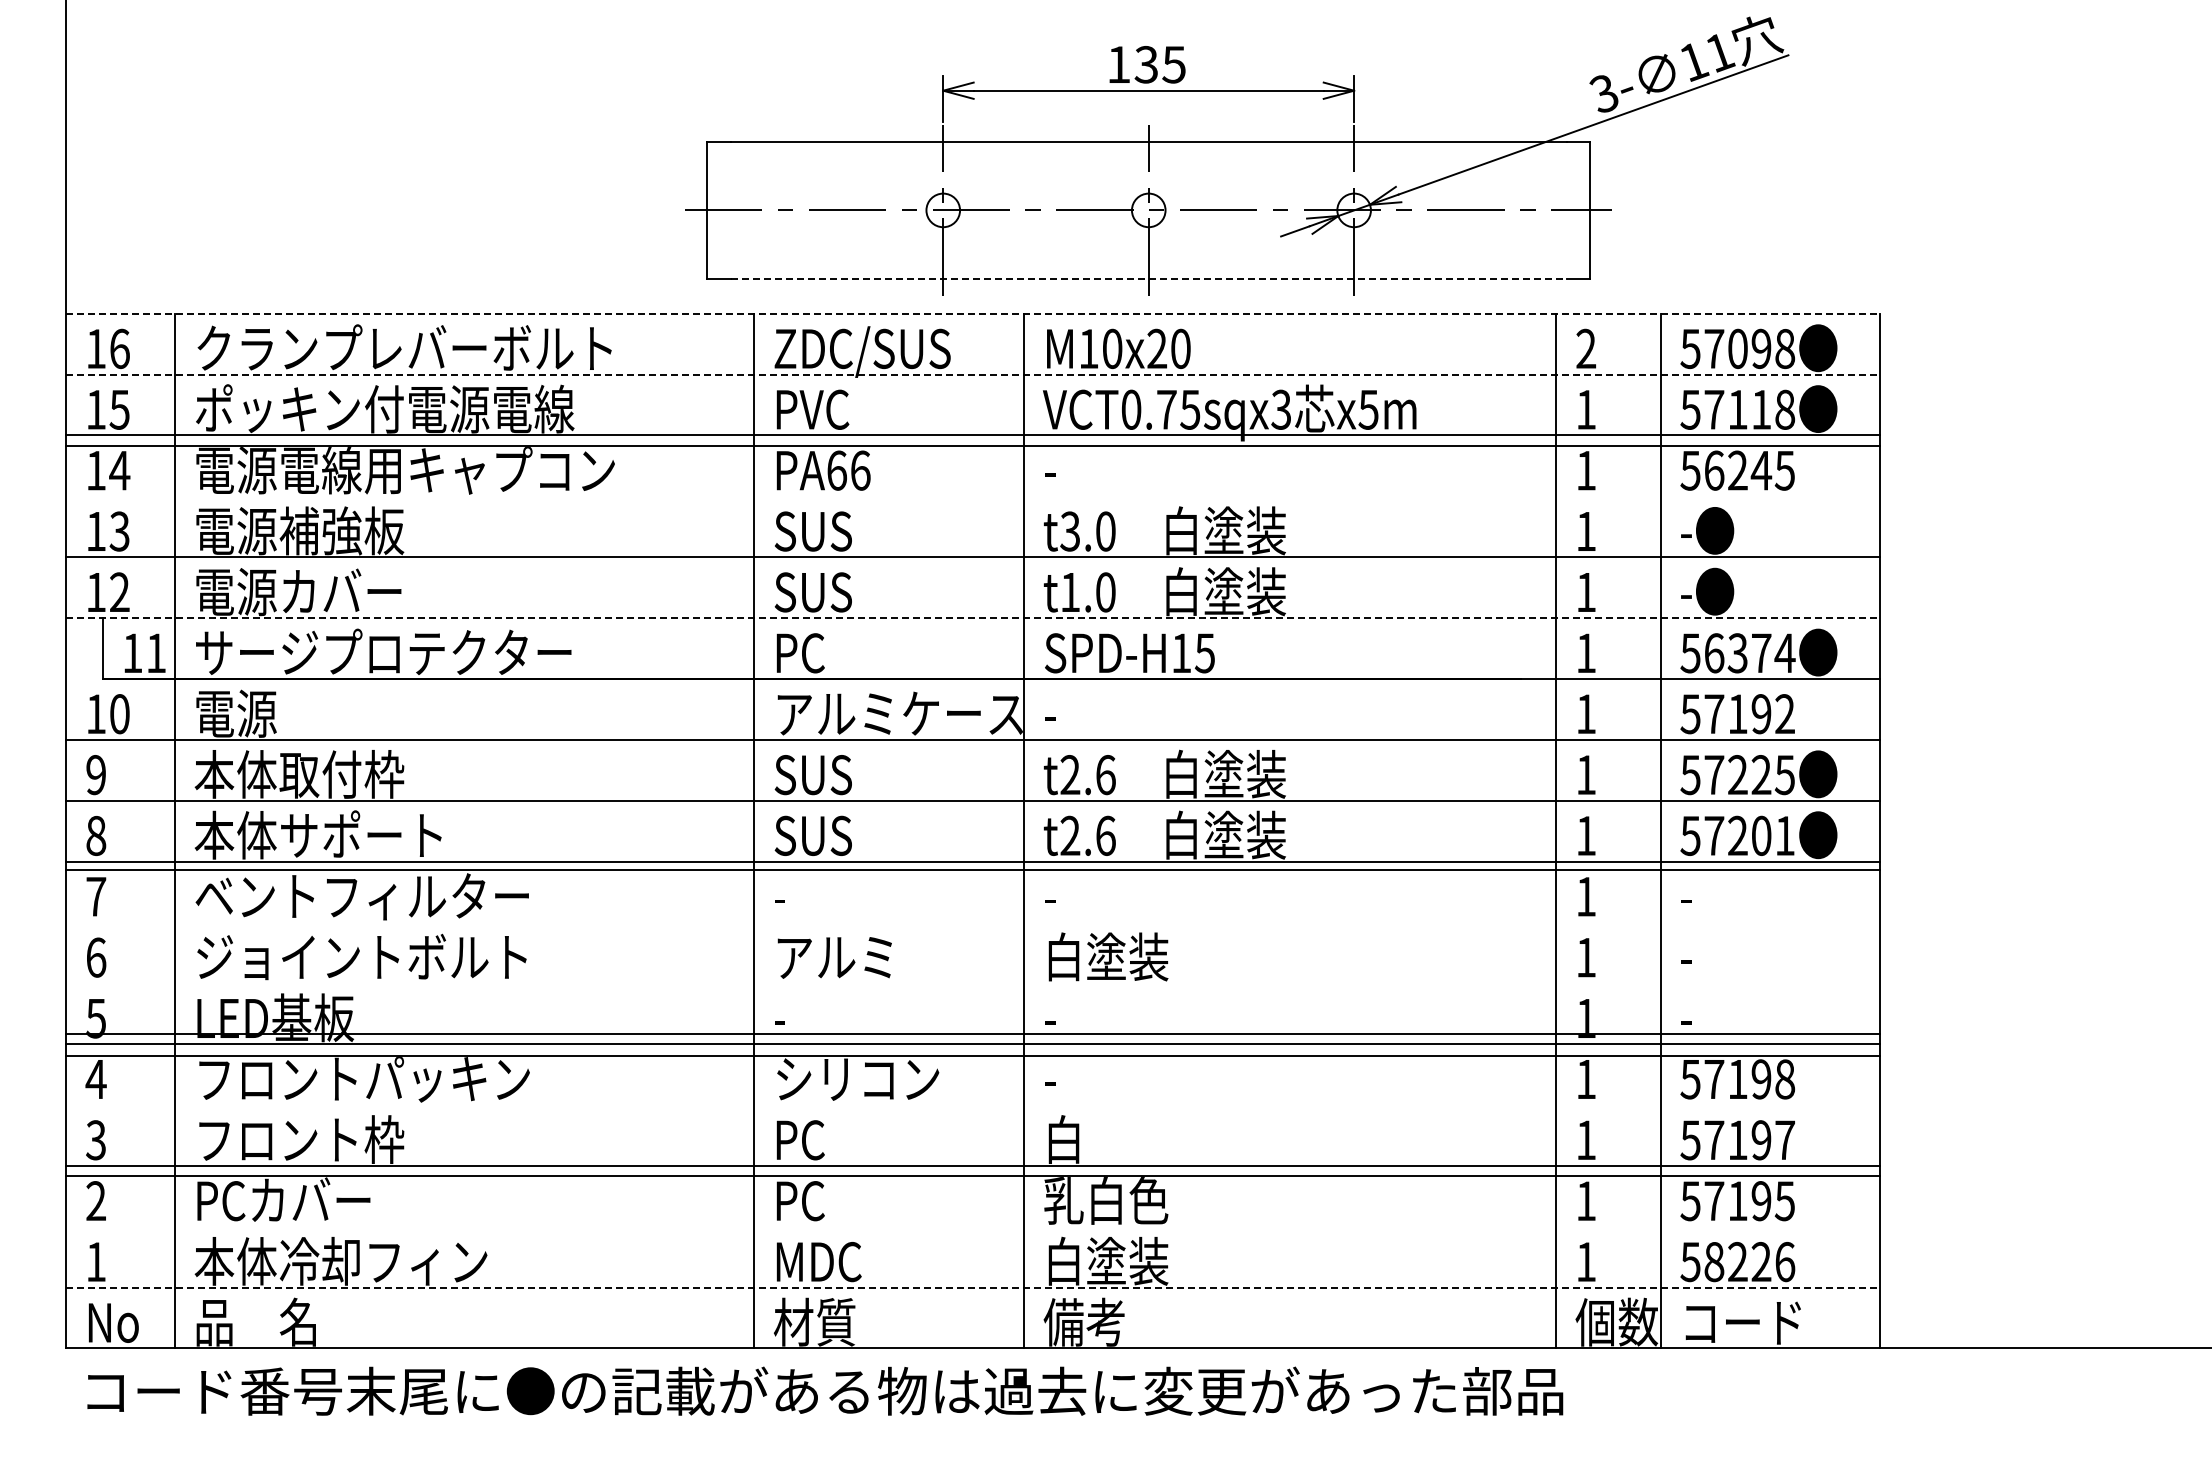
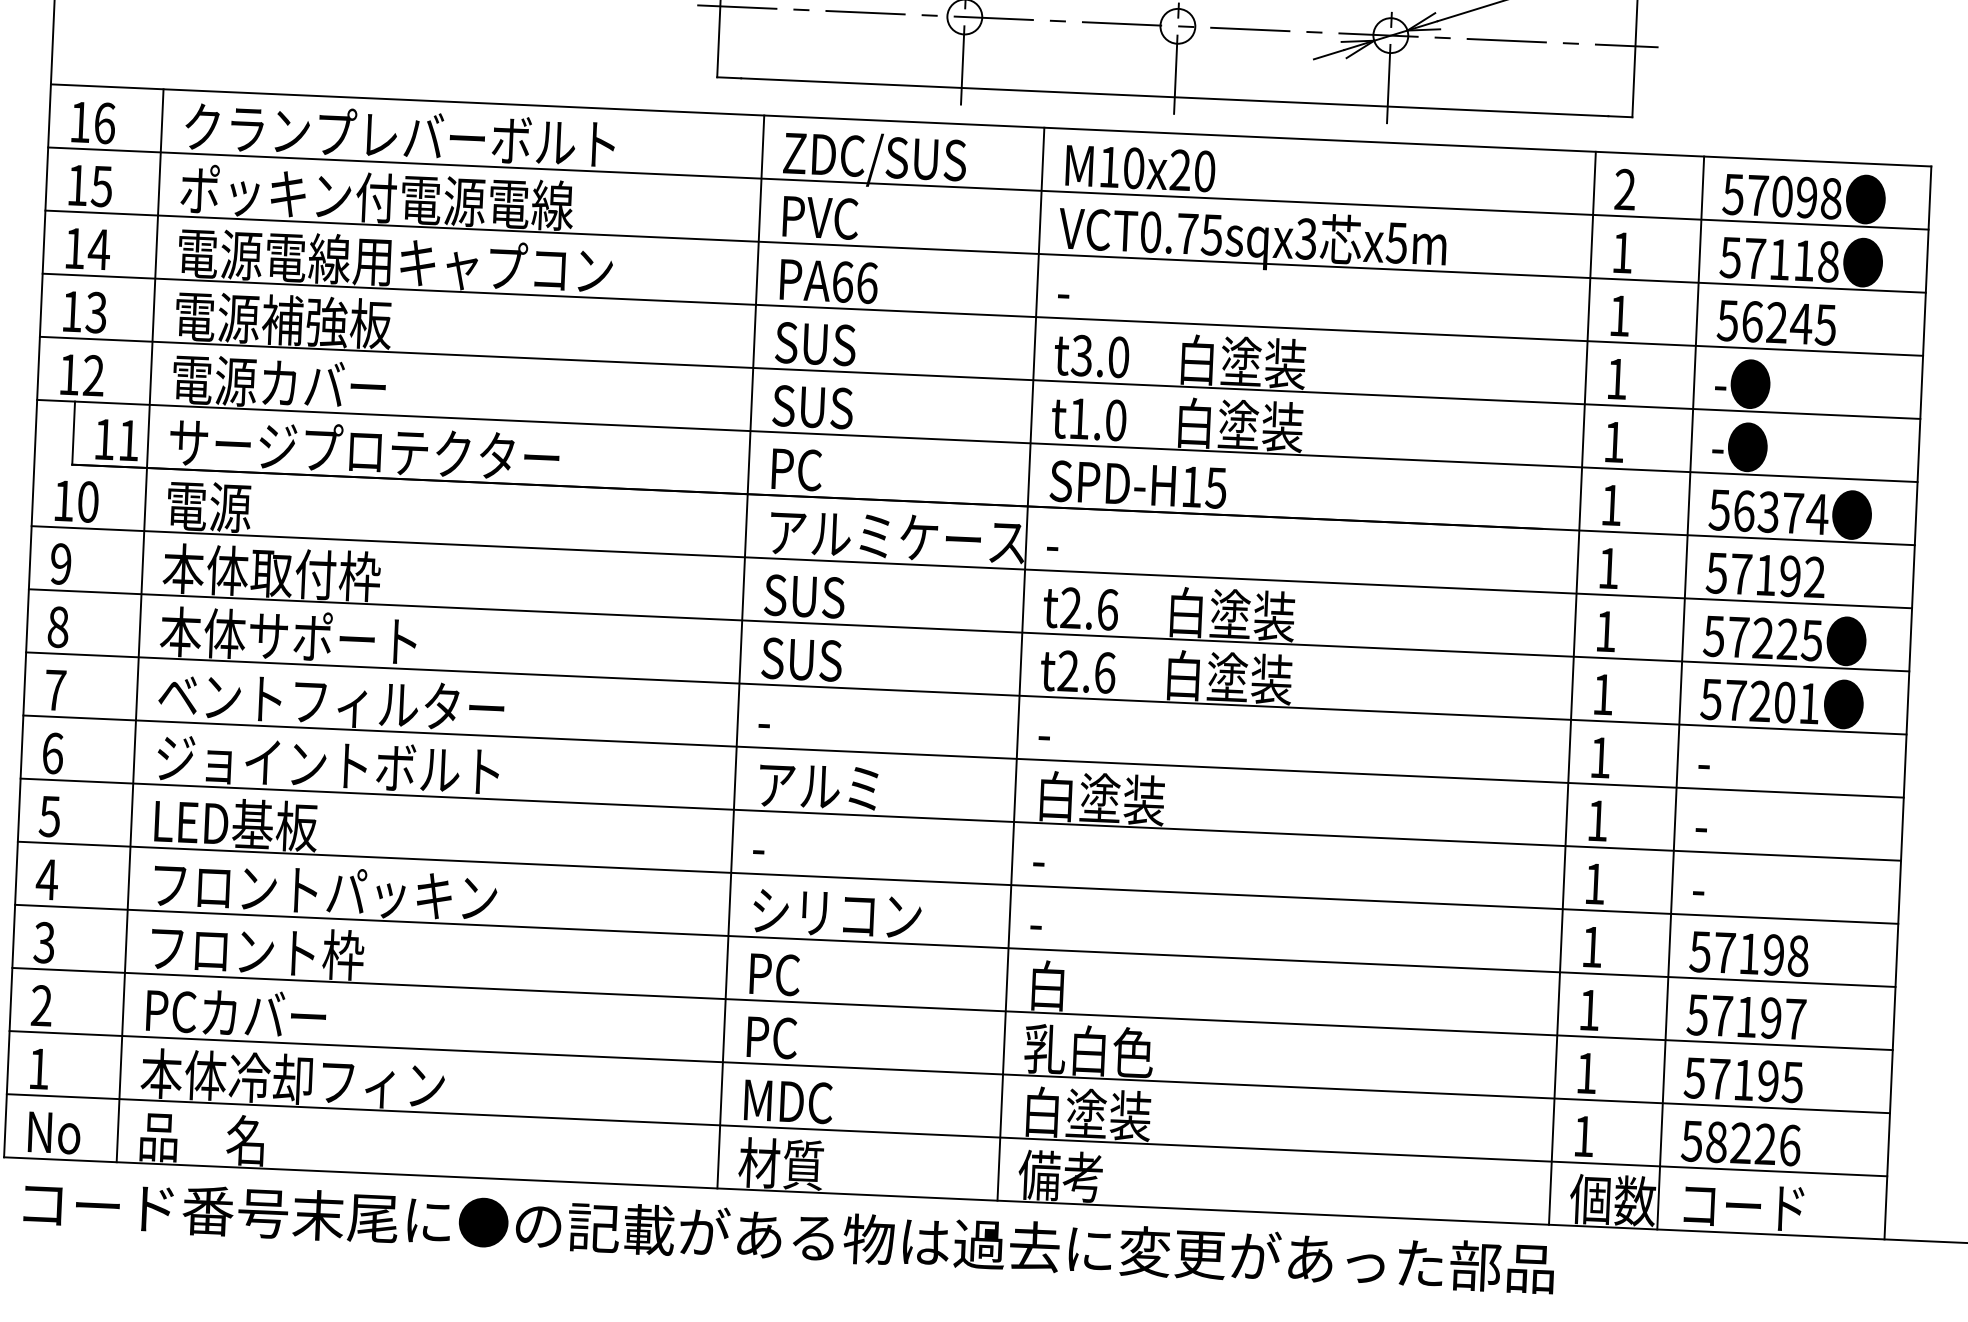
line: (1149, 278) -> (1175, 96), dashed -> solid
line: (973, 313) -> (991, 125), dashed -> solid
line: (973, 374) -> (988, 188), dashed -> solid
line: (972, 446) -> (982, 314), moved
line: (973, 618) -> (977, 441), dashed -> solid
line: (972, 870) -> (962, 756), moved
line: (972, 1034) -> (960, 819), moved
line: (972, 1056) -> (954, 946), moved
line: (972, 1175) -> (949, 1071), moved
line: (973, 1287) -> (947, 1135), dashed -> solid

